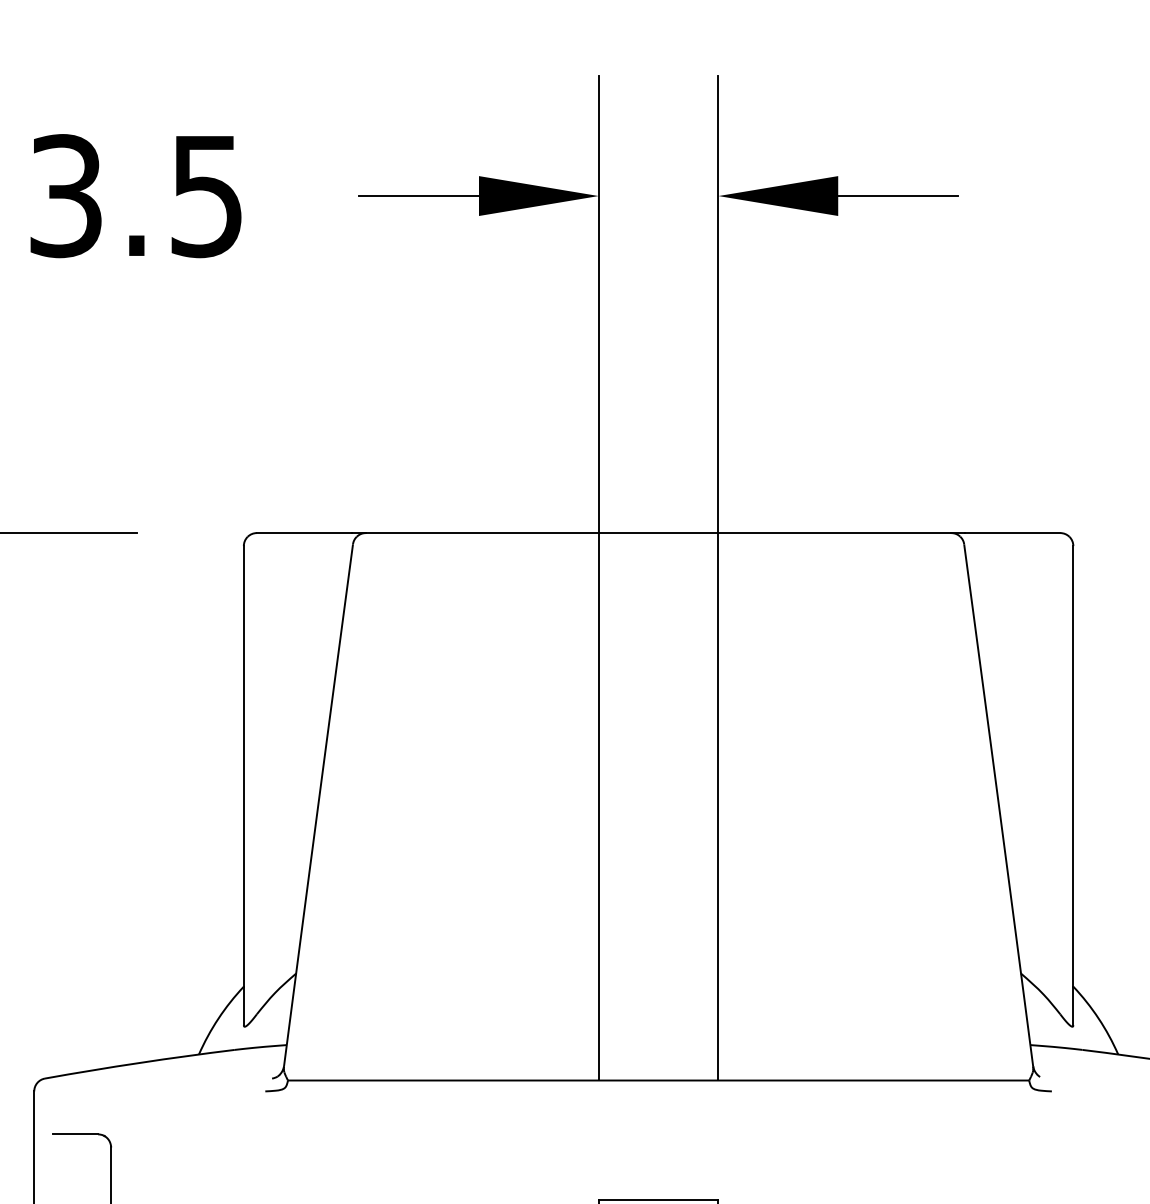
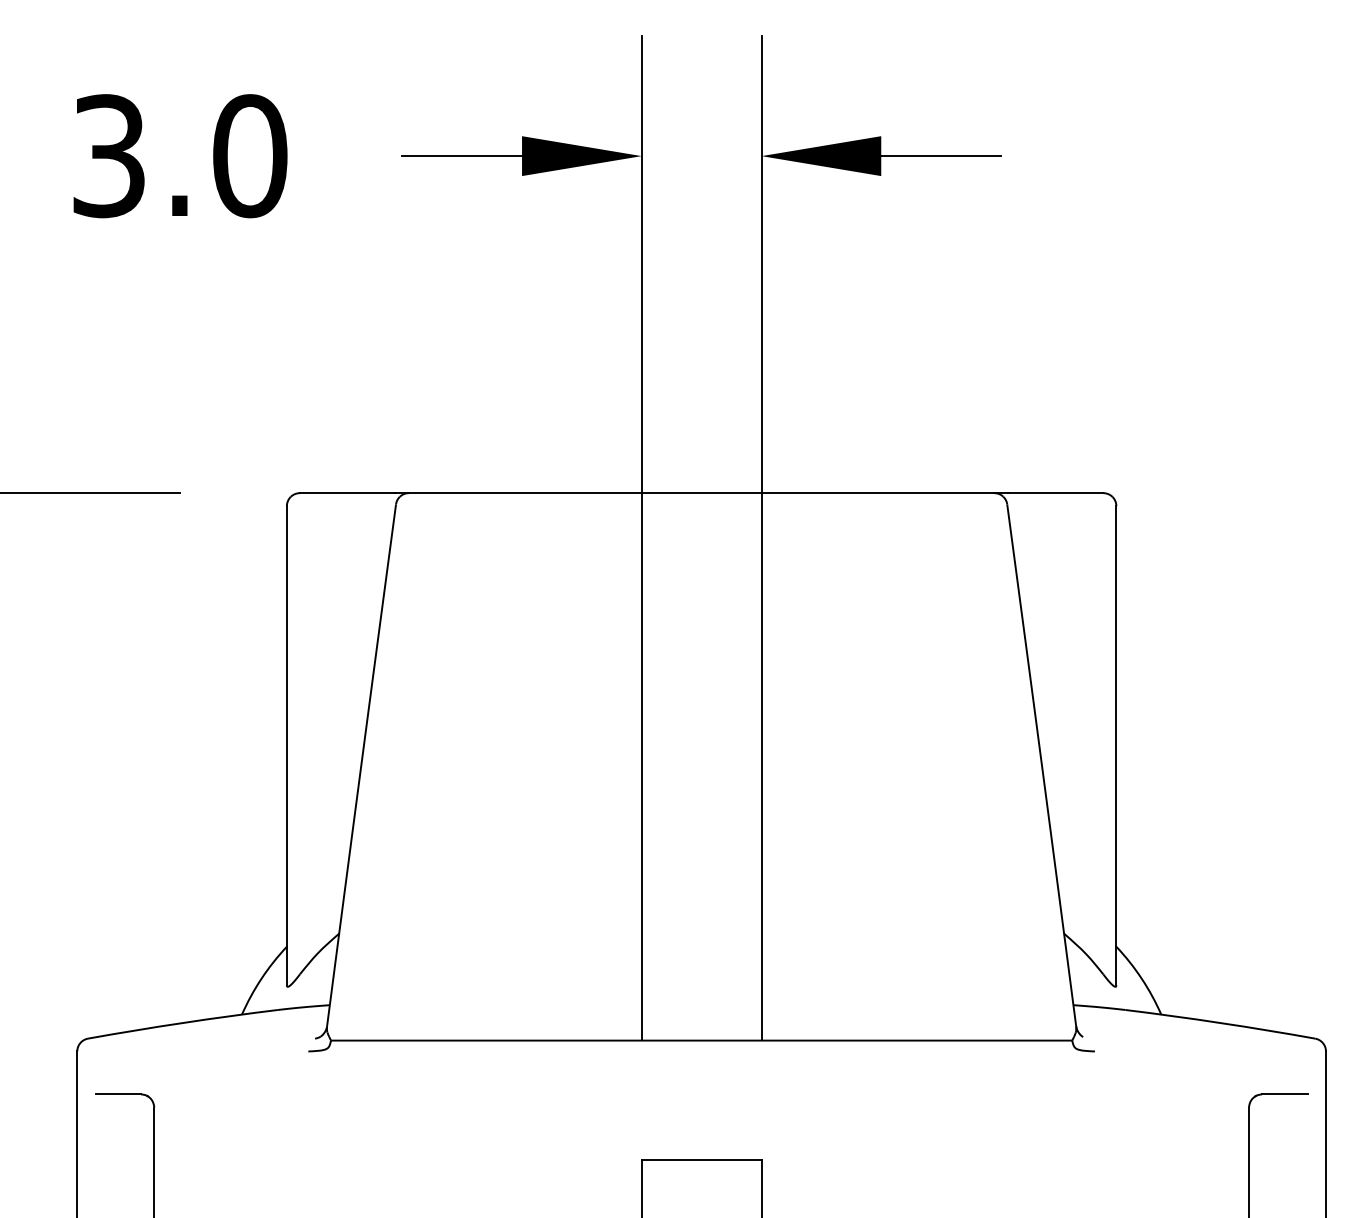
text: (207, 196) -> (250, 156), 3.5 -> 3.0

